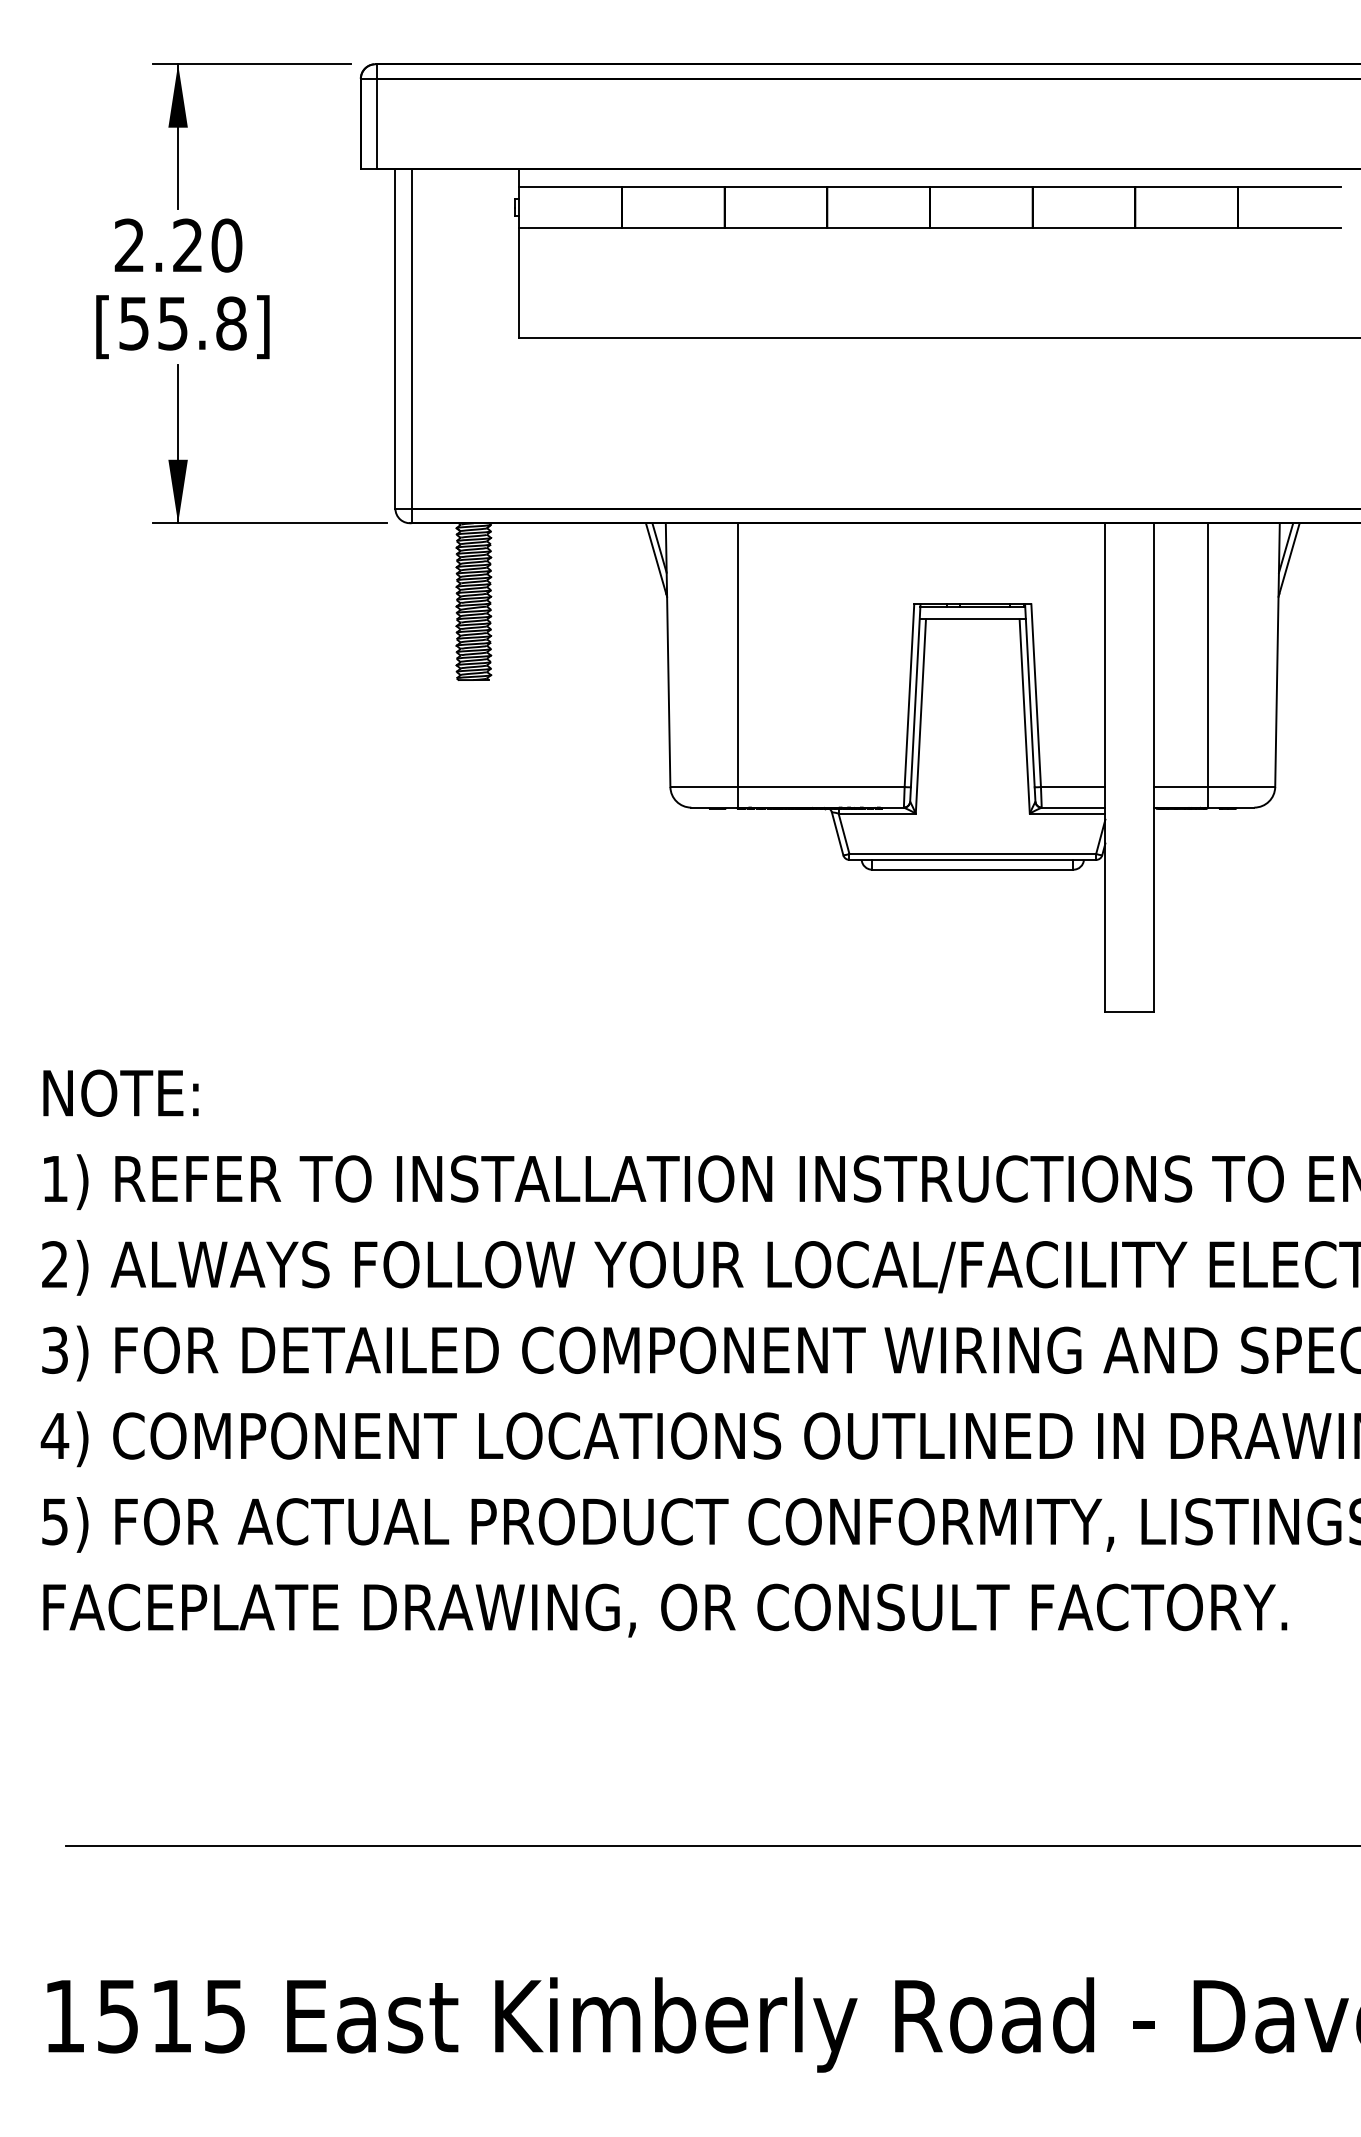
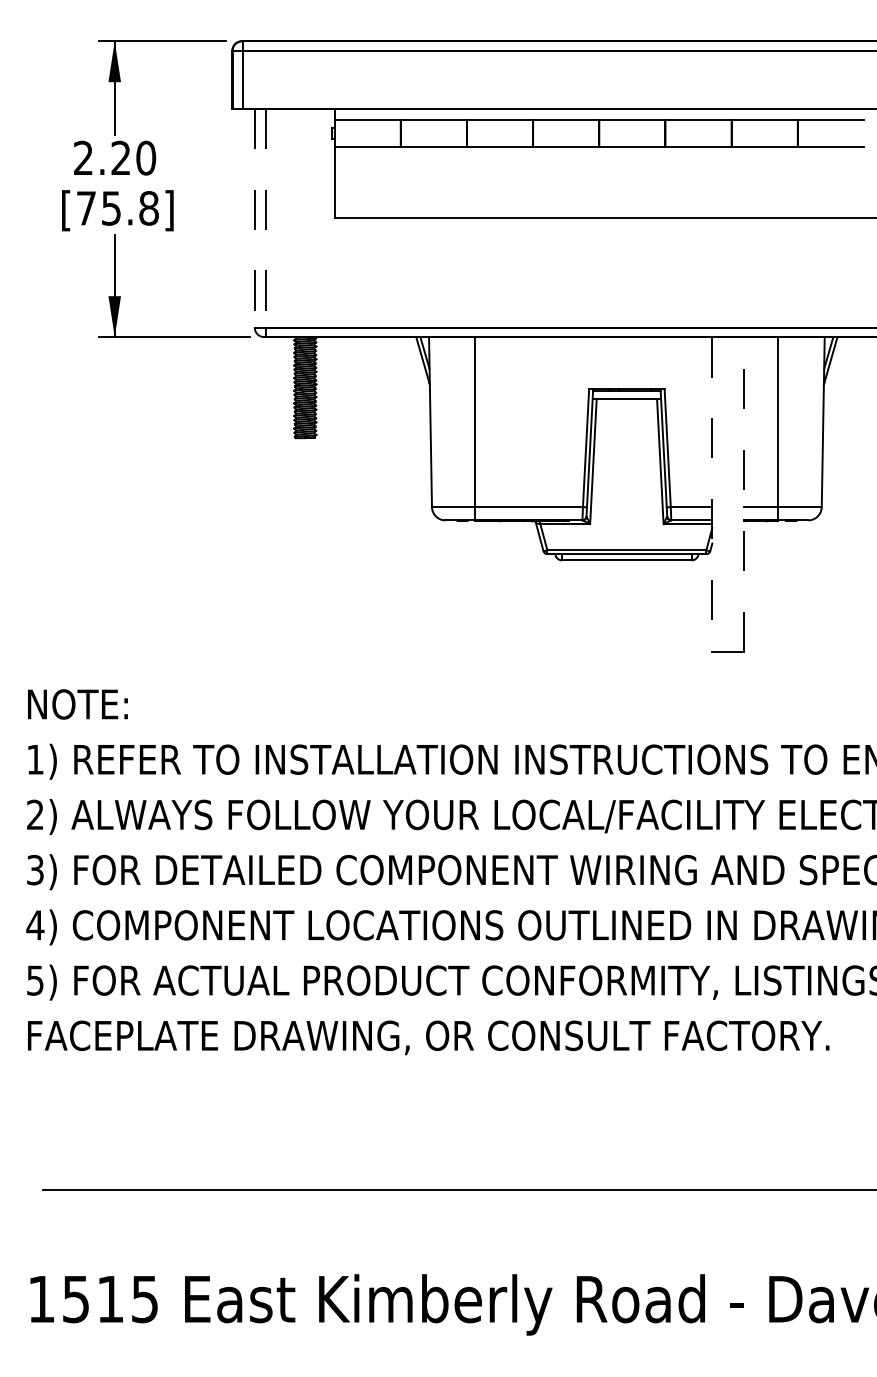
text: (134, 323) -> (86, 208), [55.8] -> [75.8]
line: (394, 339) -> (254, 218), solid -> dashed
line: (412, 339) -> (265, 218), solid -> dashed
line: (1153, 767) -> (743, 494), solid -> dashed
line: (1105, 769) -> (712, 495), solid -> dashed

